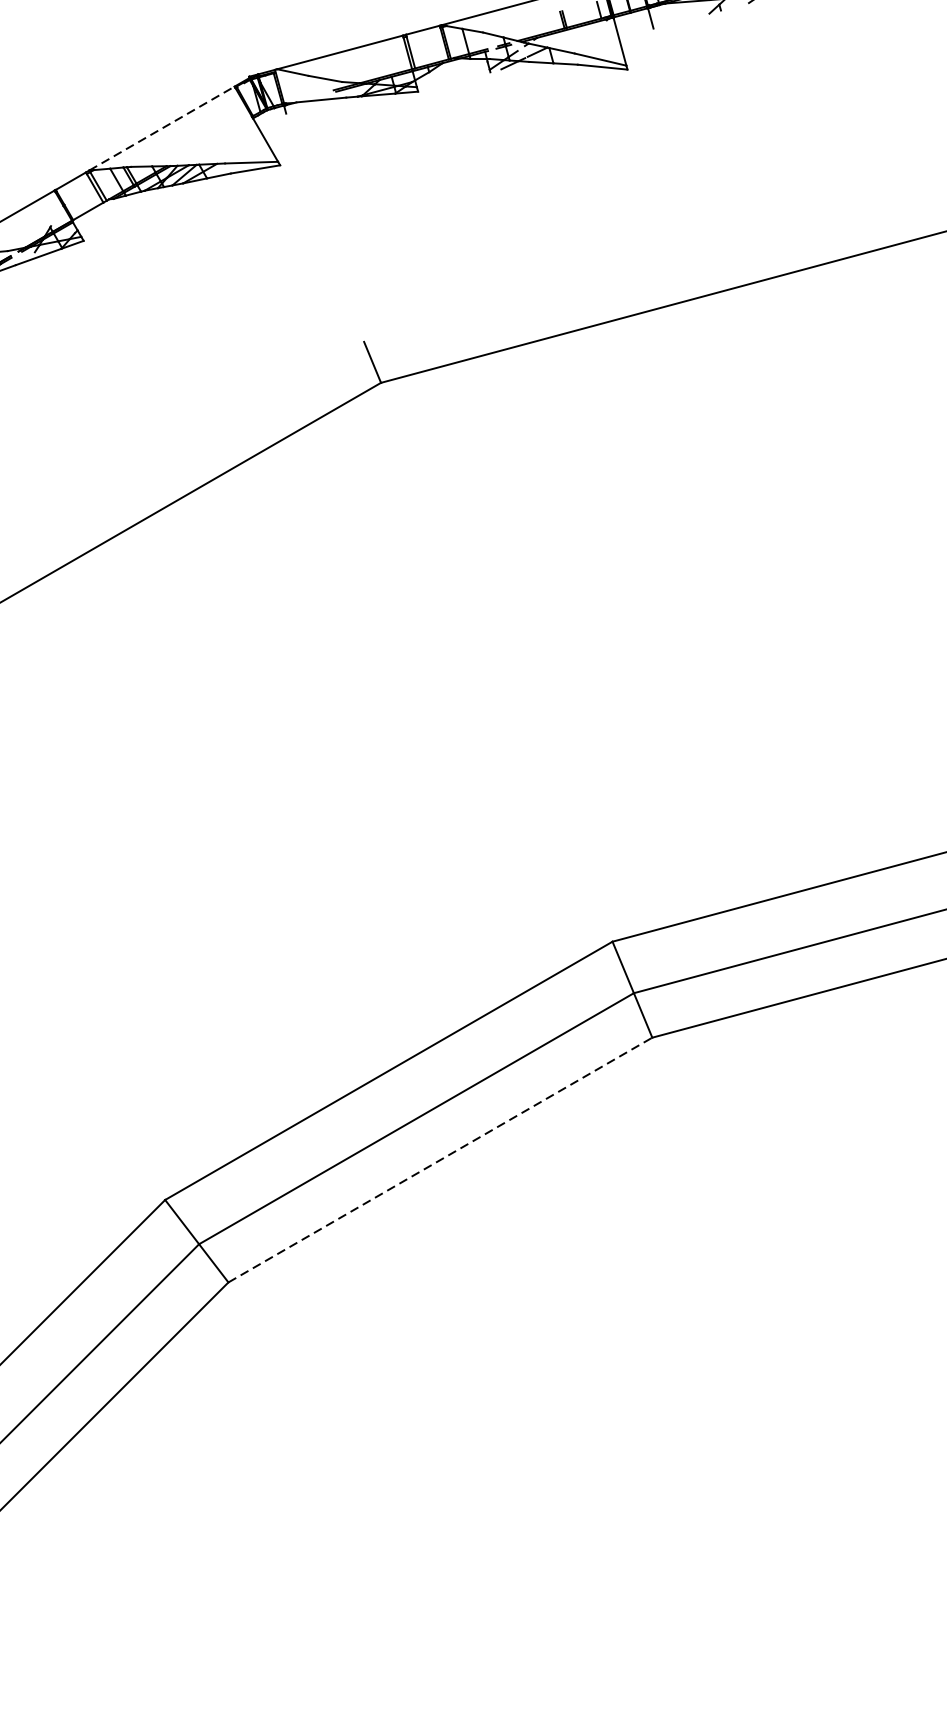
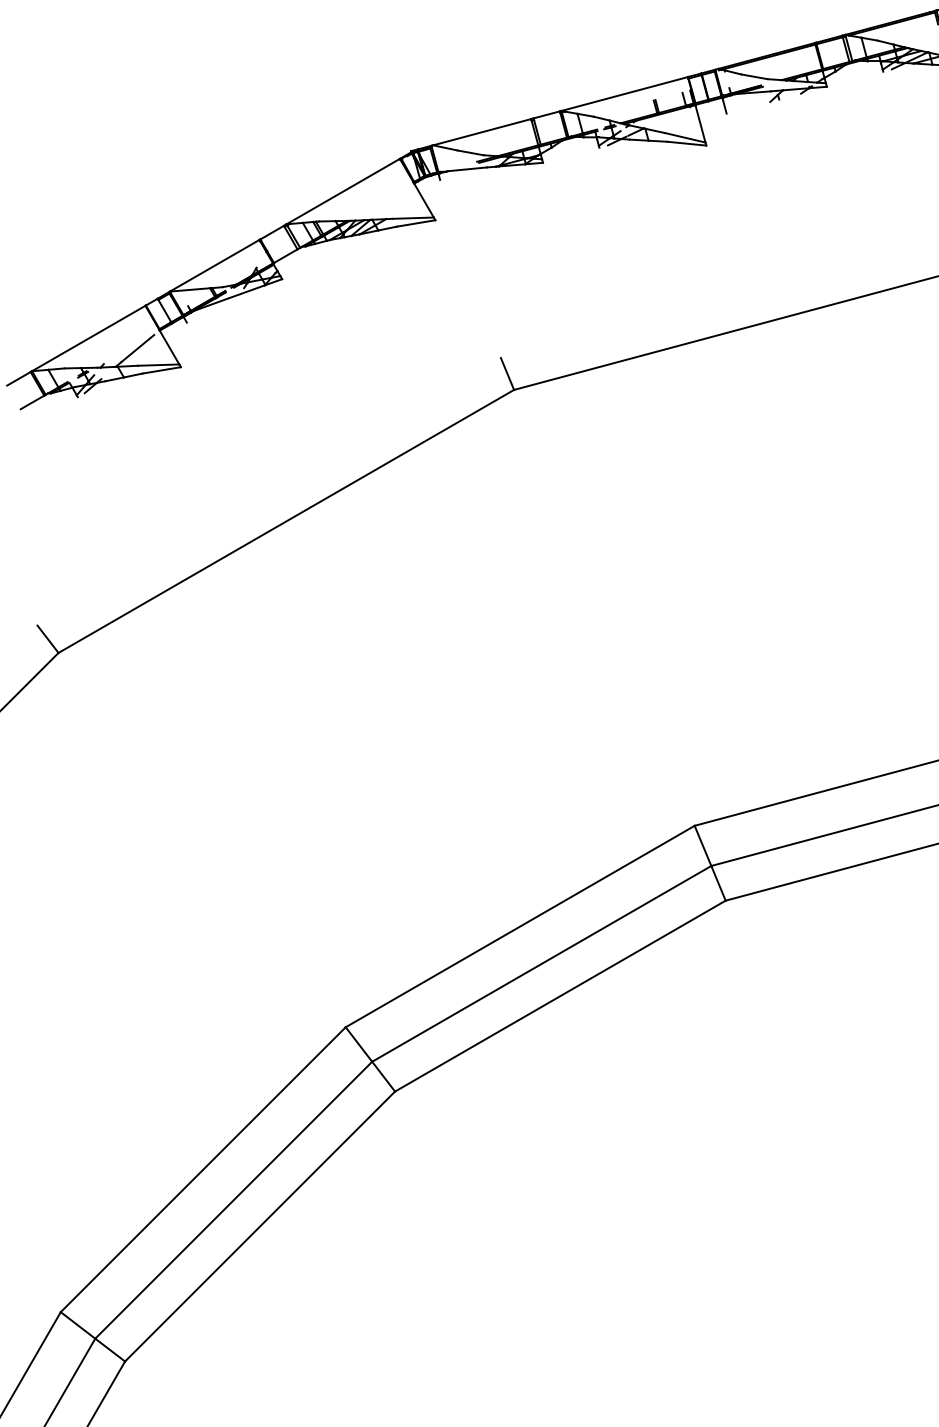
line: (162, 128) -> (343, 191), dashed -> solid
line: (440, 1160) -> (560, 996), dashed -> solid

